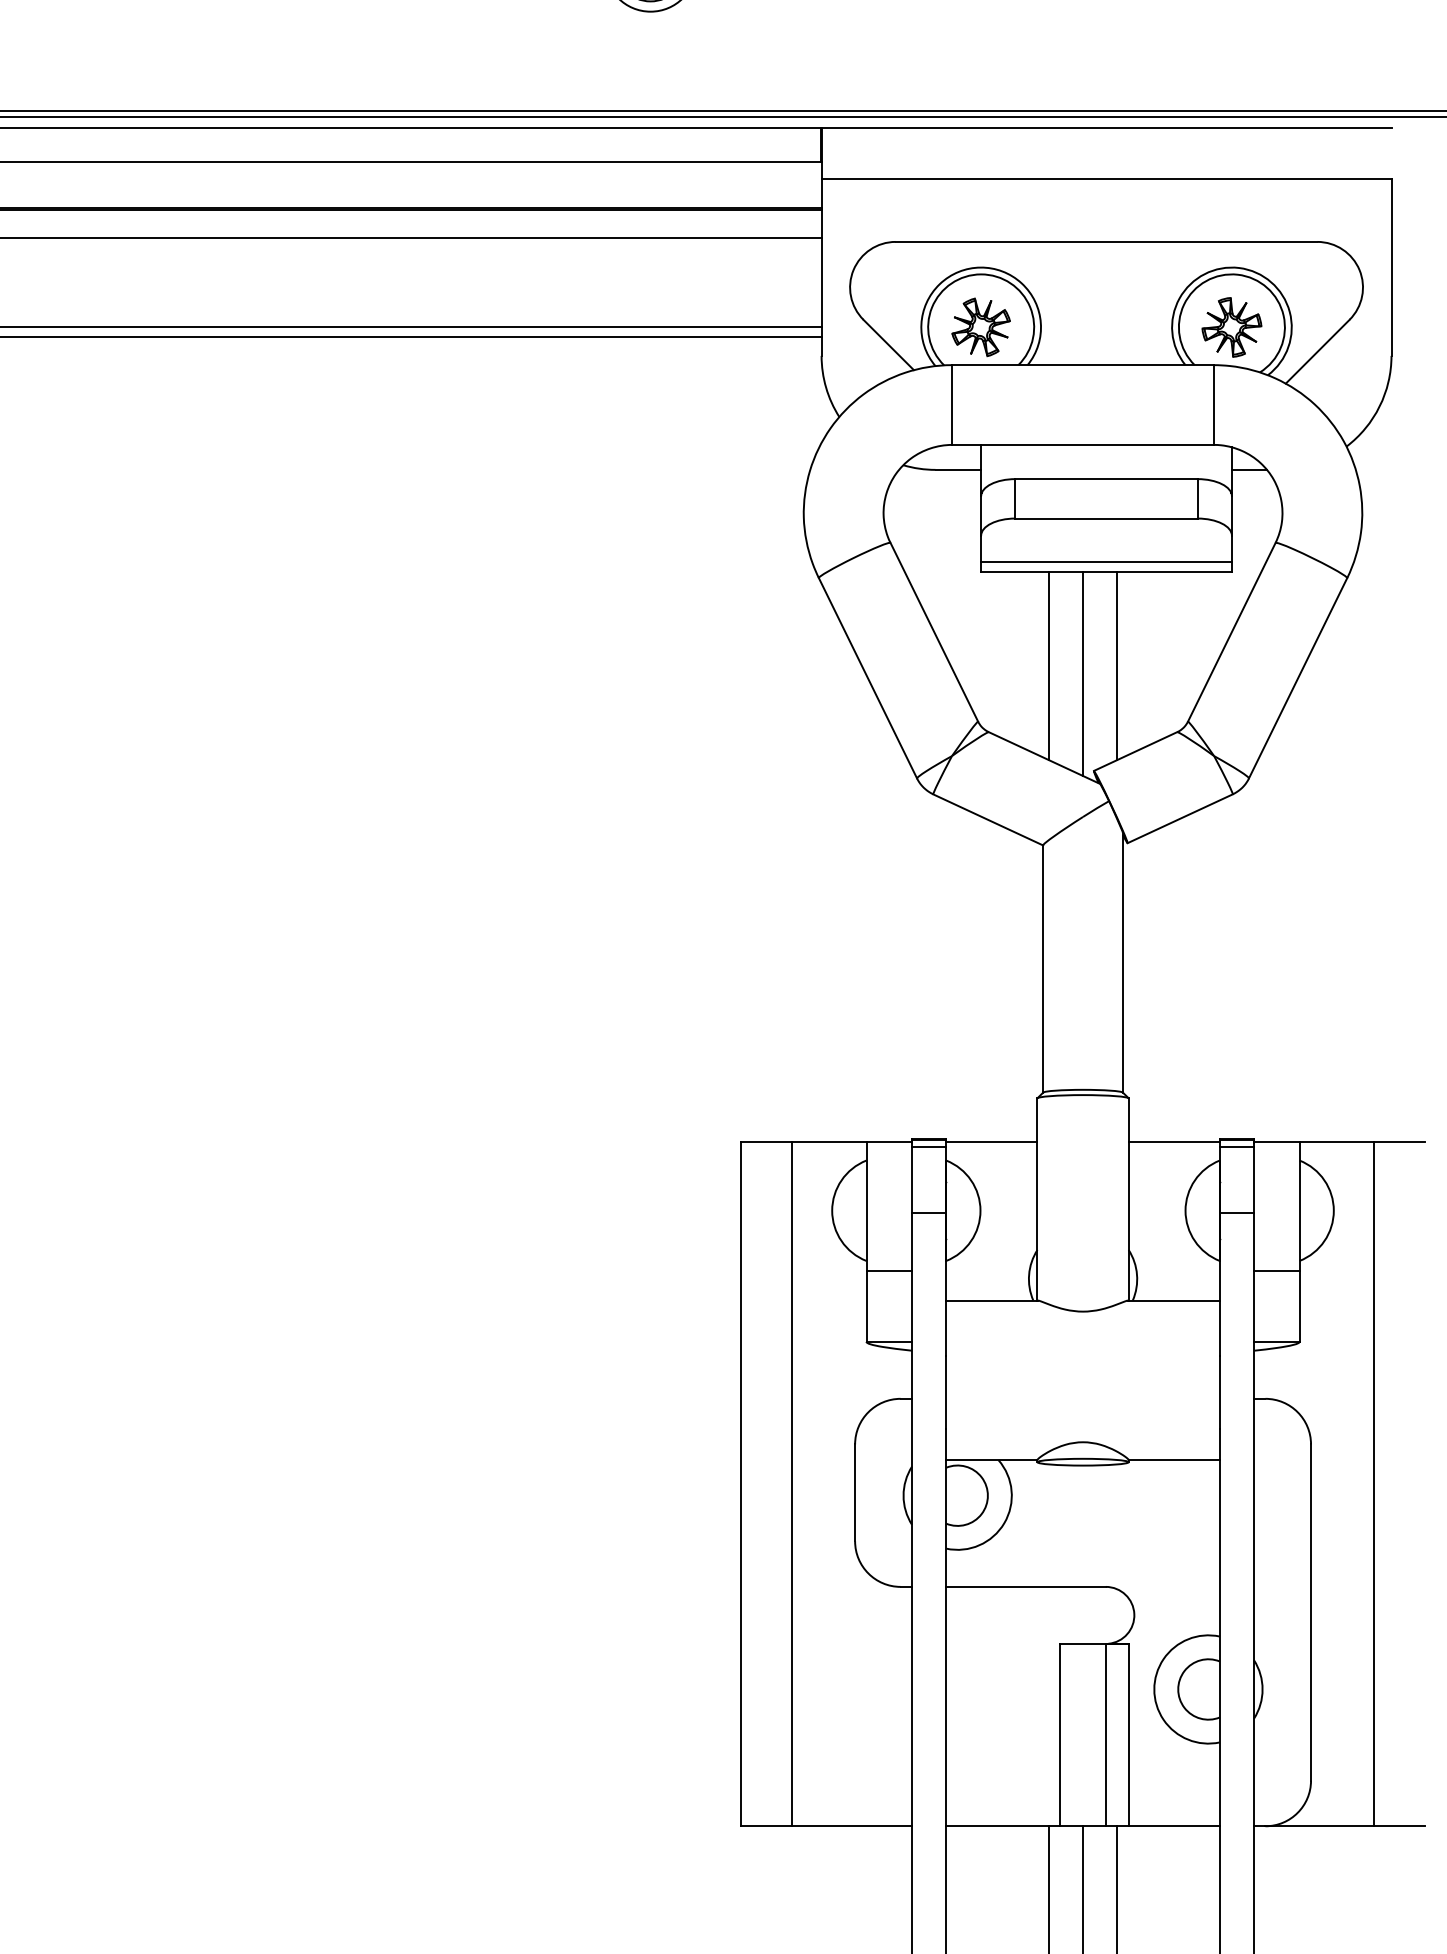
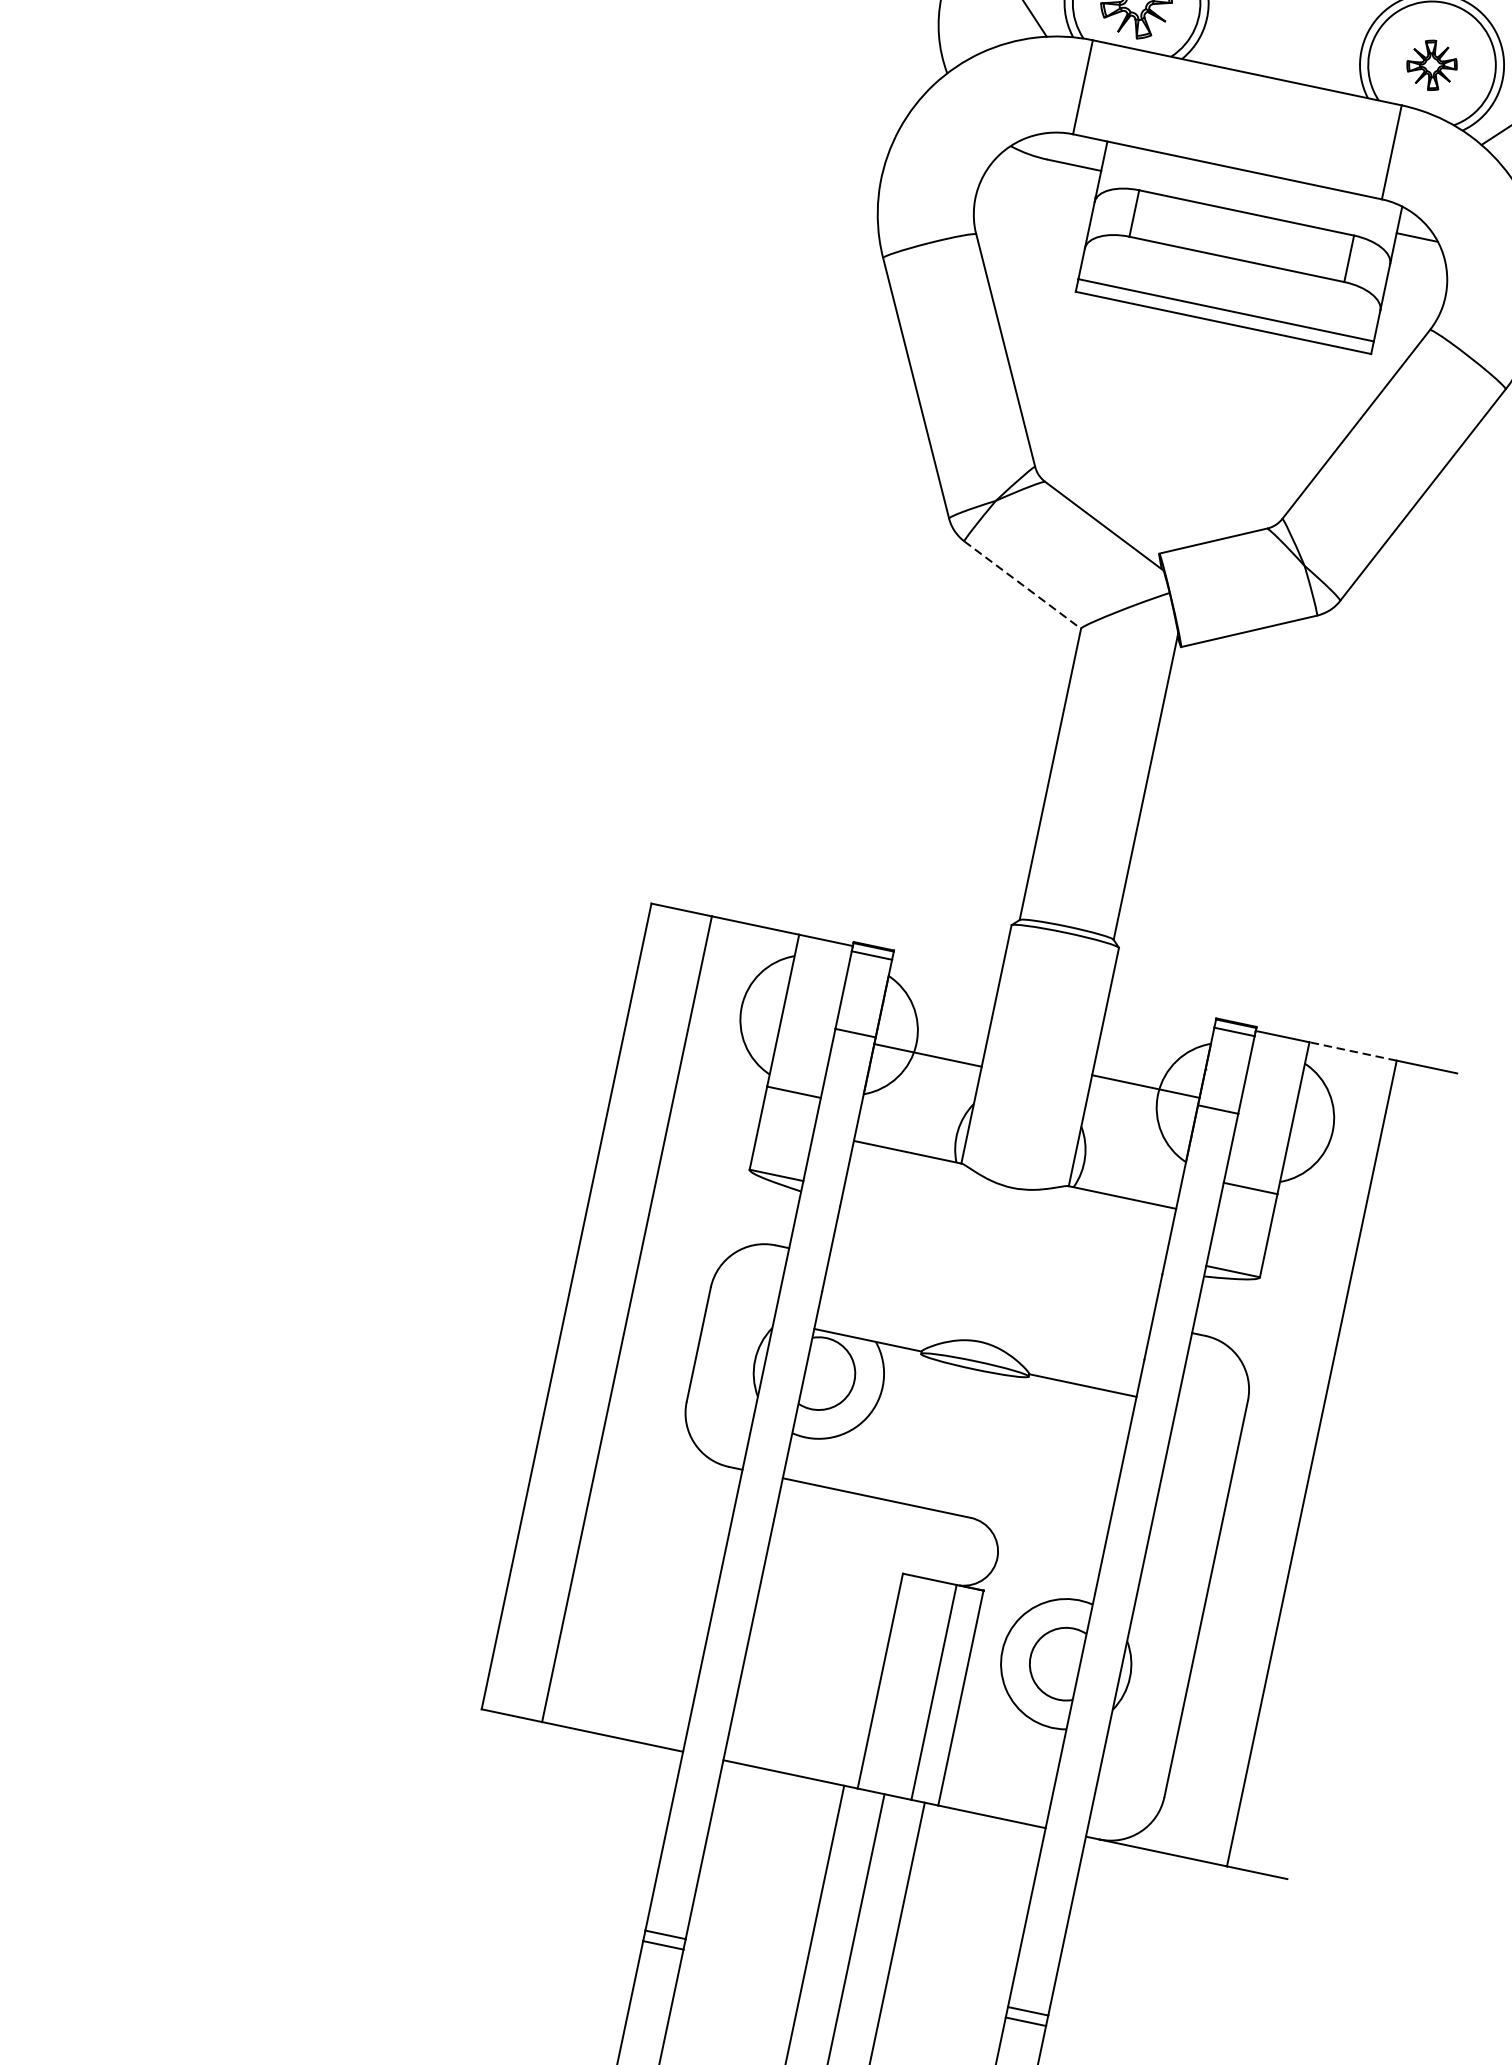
part: (1231, 327) -> (1431, 65), size x0.7
line: (1048, 666) -> (1131, 419), removed
line: (1117, 666) -> (1213, 436), removed
line: (1083, 673) -> (1171, 436), removed
line: (988, 819) -> (1023, 584), solid -> dashed
line: (991, 1142) -> (927, 1055), moved
line: (1173, 1142) -> (1144, 1086), moved
line: (1336, 1142) -> (1352, 1051), solid -> dashed

